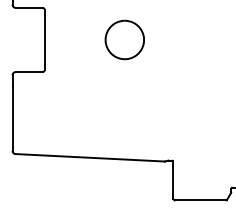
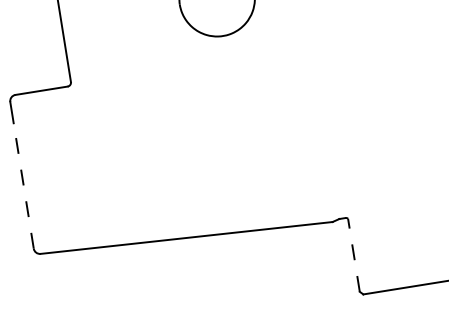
line: (12, 118) -> (23, 185), solid -> dashed
line: (172, 179) -> (352, 254), solid -> dashed

